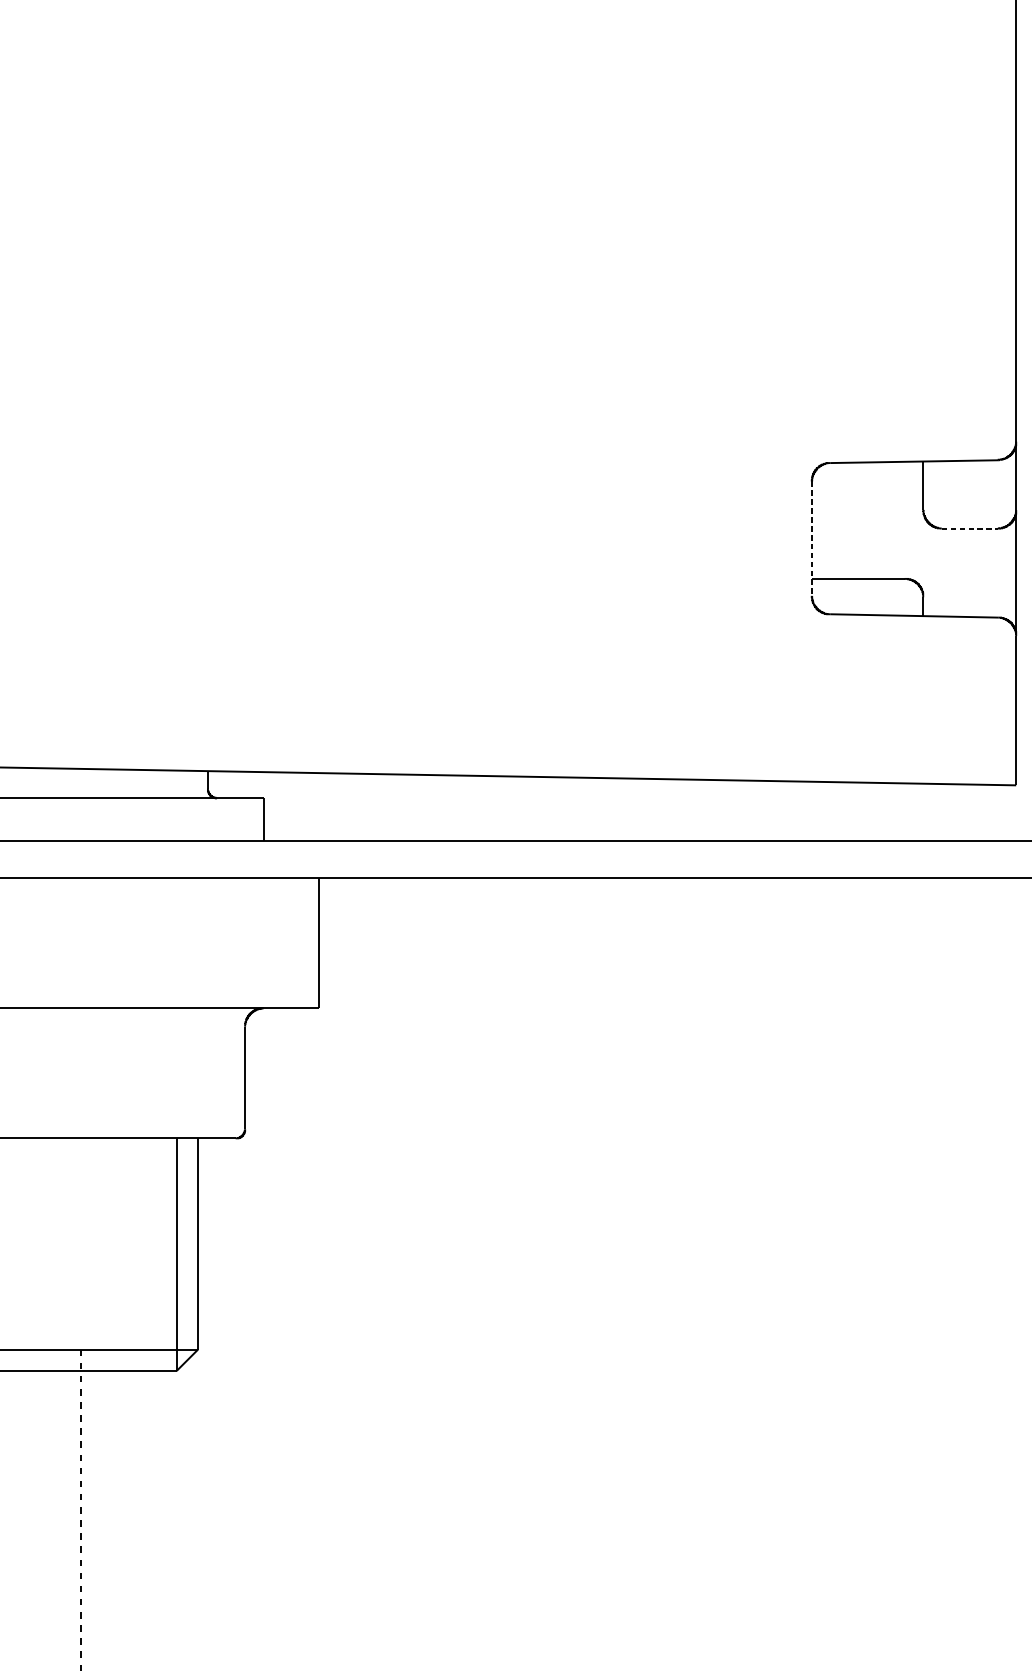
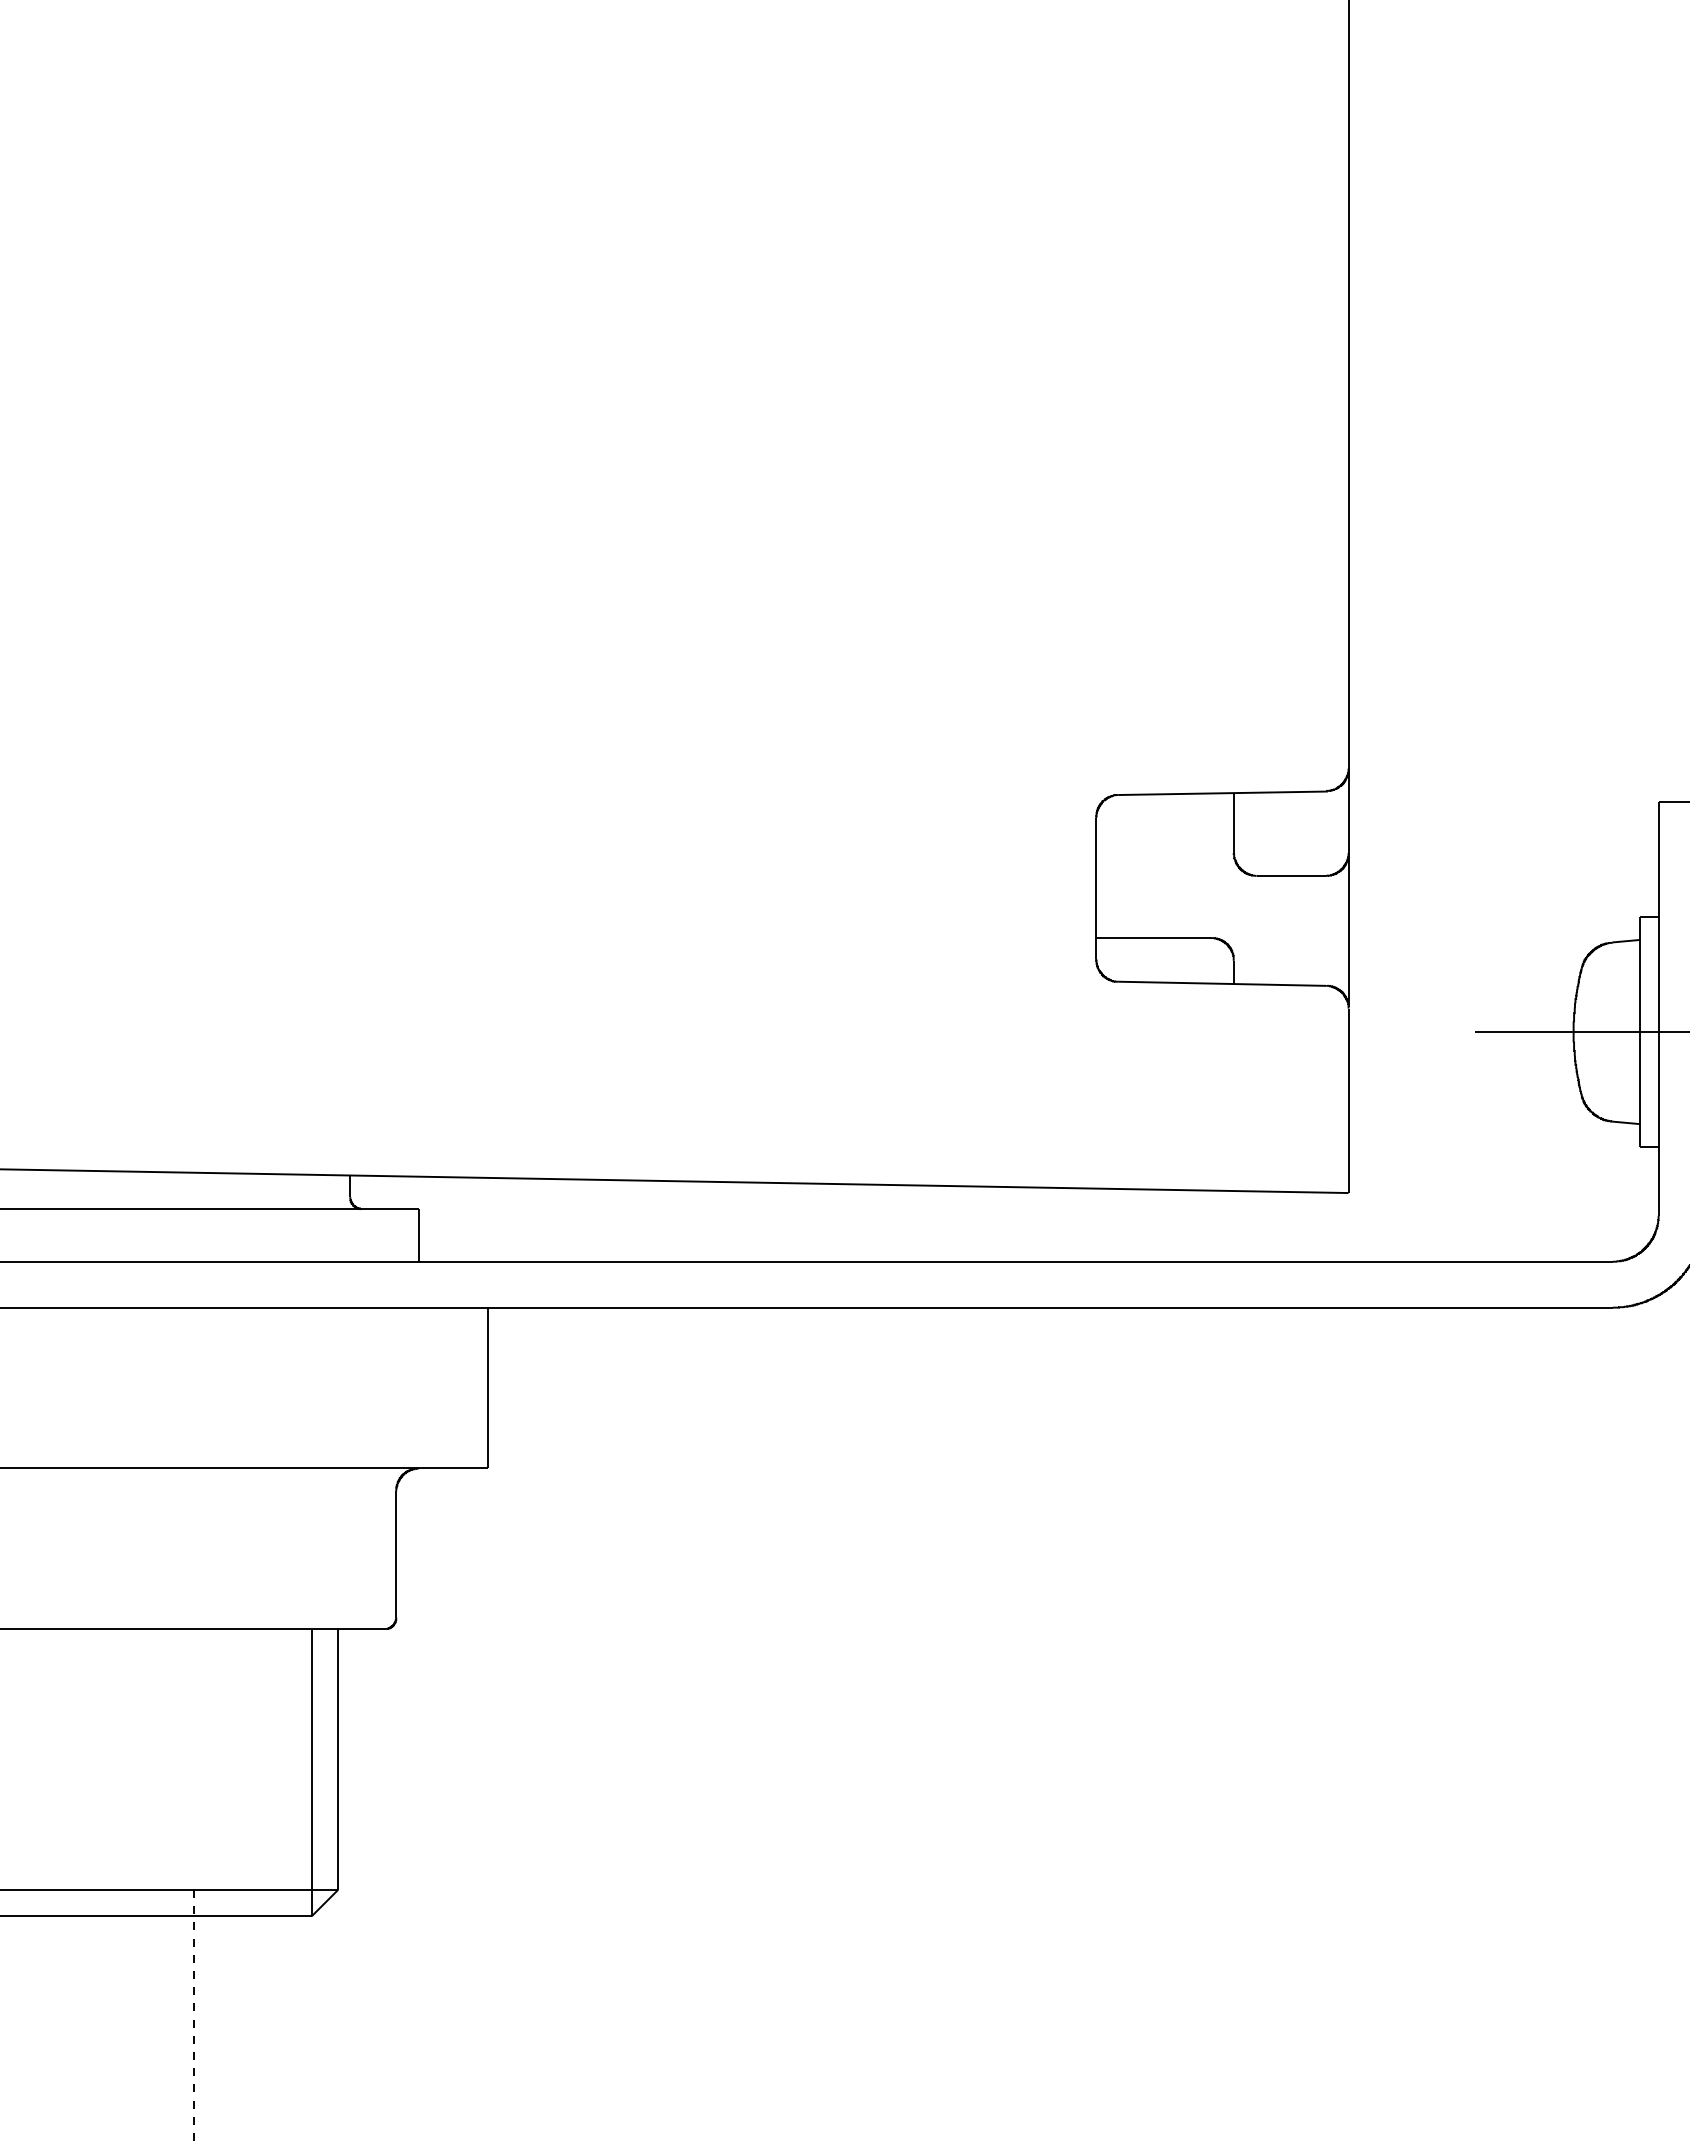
line: (969, 528) -> (1291, 875), dashed -> solid
line: (812, 538) -> (1096, 888), dashed -> solid

